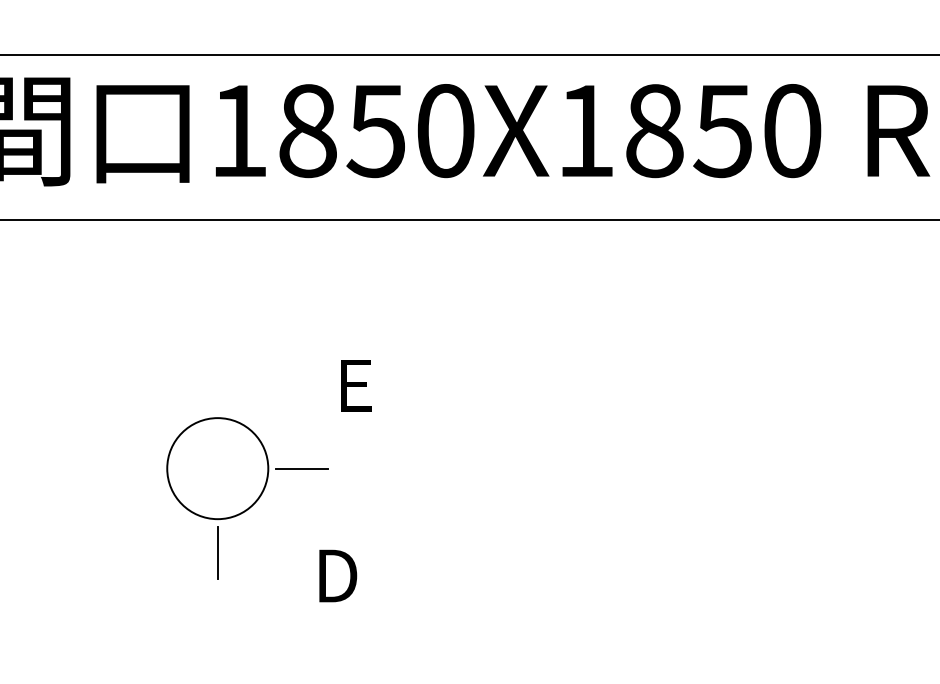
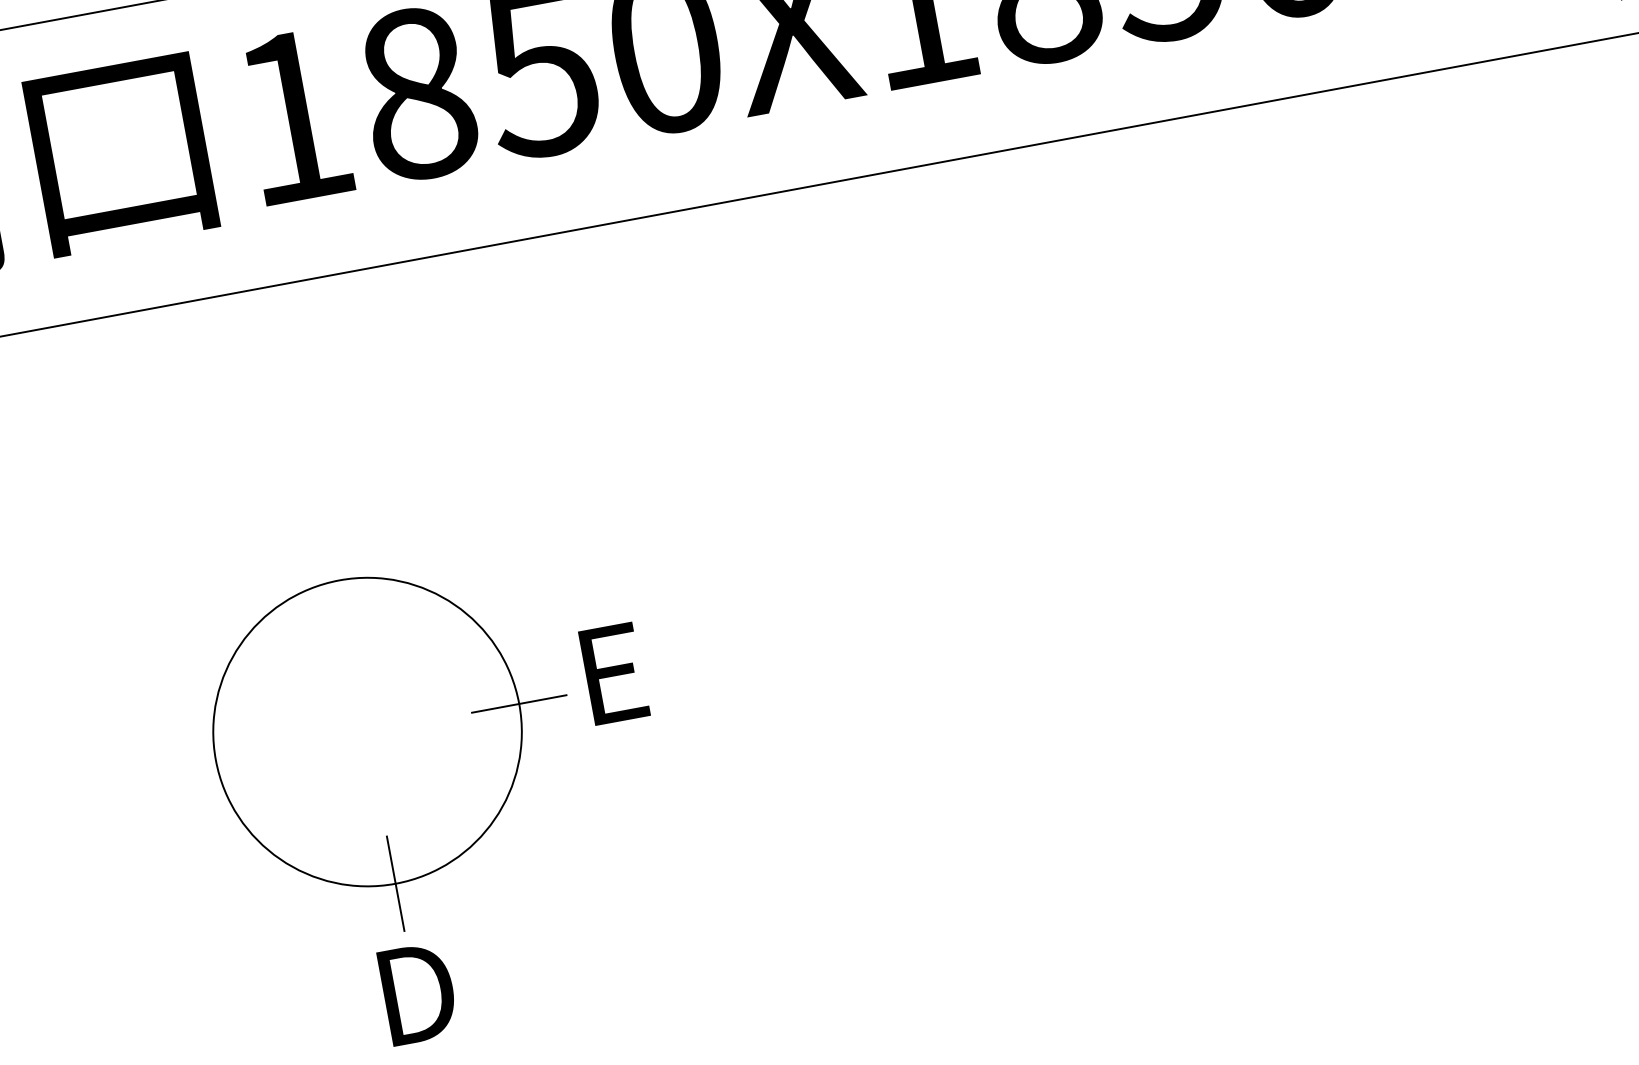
text: (356, 385) -> (615, 672), moved
circle: (217, 468) -> (367, 731), size x1.67
text: (338, 575) -> (419, 992), moved

